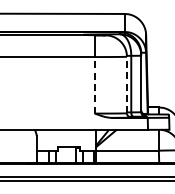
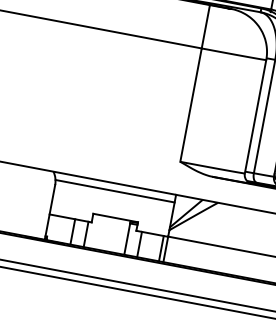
line: (94, 84) -> (190, 103), dashed -> solid
line: (126, 84) -> (254, 115), dashed -> solid
line: (65, 133) -> (113, 190), added

